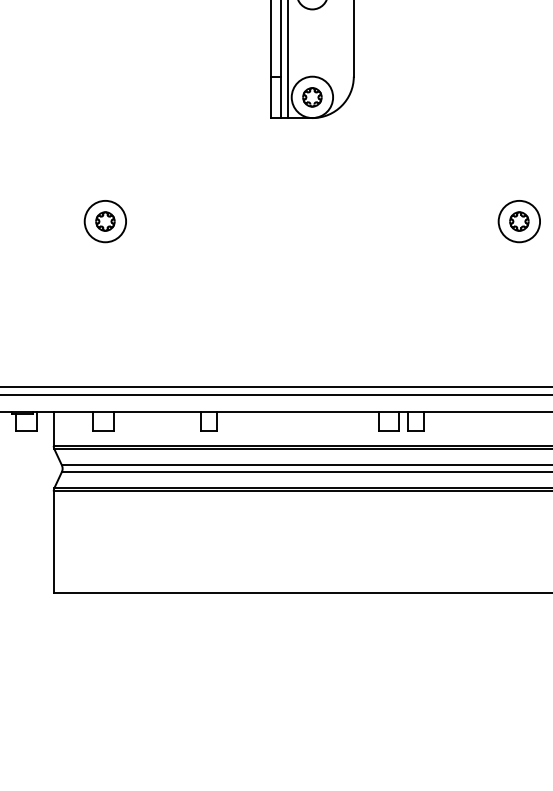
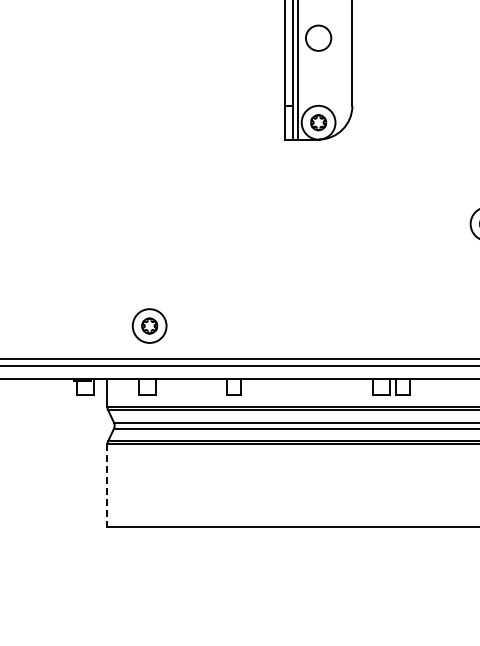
part: (105, 220) -> (149, 325), moved
line: (53, 543) -> (107, 486), solid -> dashed

